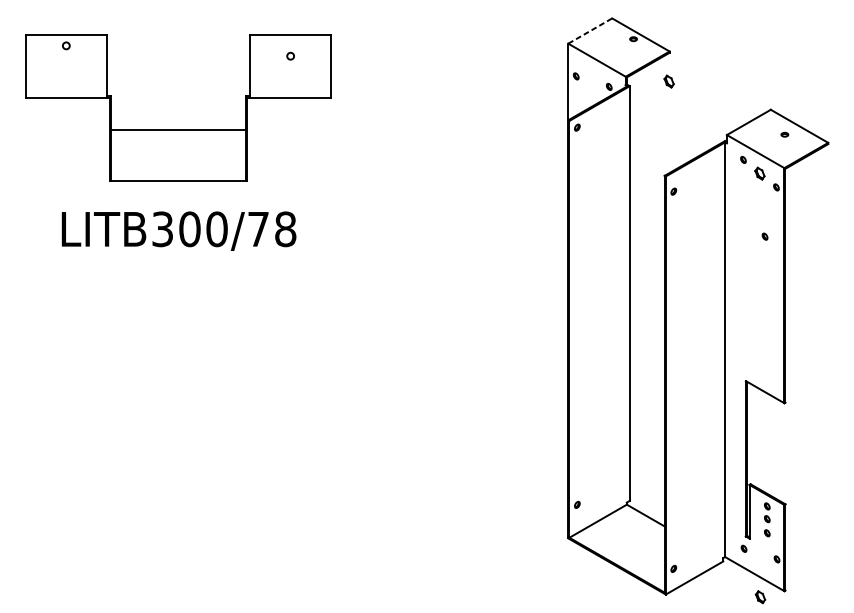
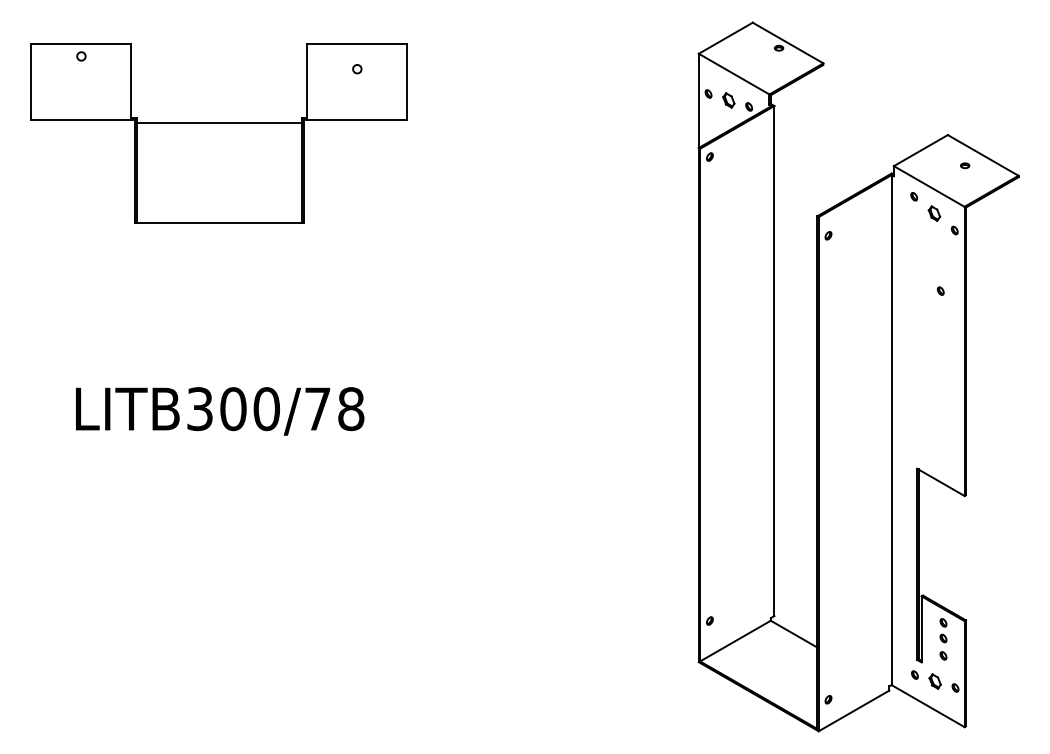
line: (590, 31) -> (726, 38), dashed -> solid
part: (668, 81) -> (728, 100), moved
line: (178, 130) -> (219, 123), moved
text: (179, 231) -> (220, 411), moved
part: (759, 597) -> (934, 681), moved

